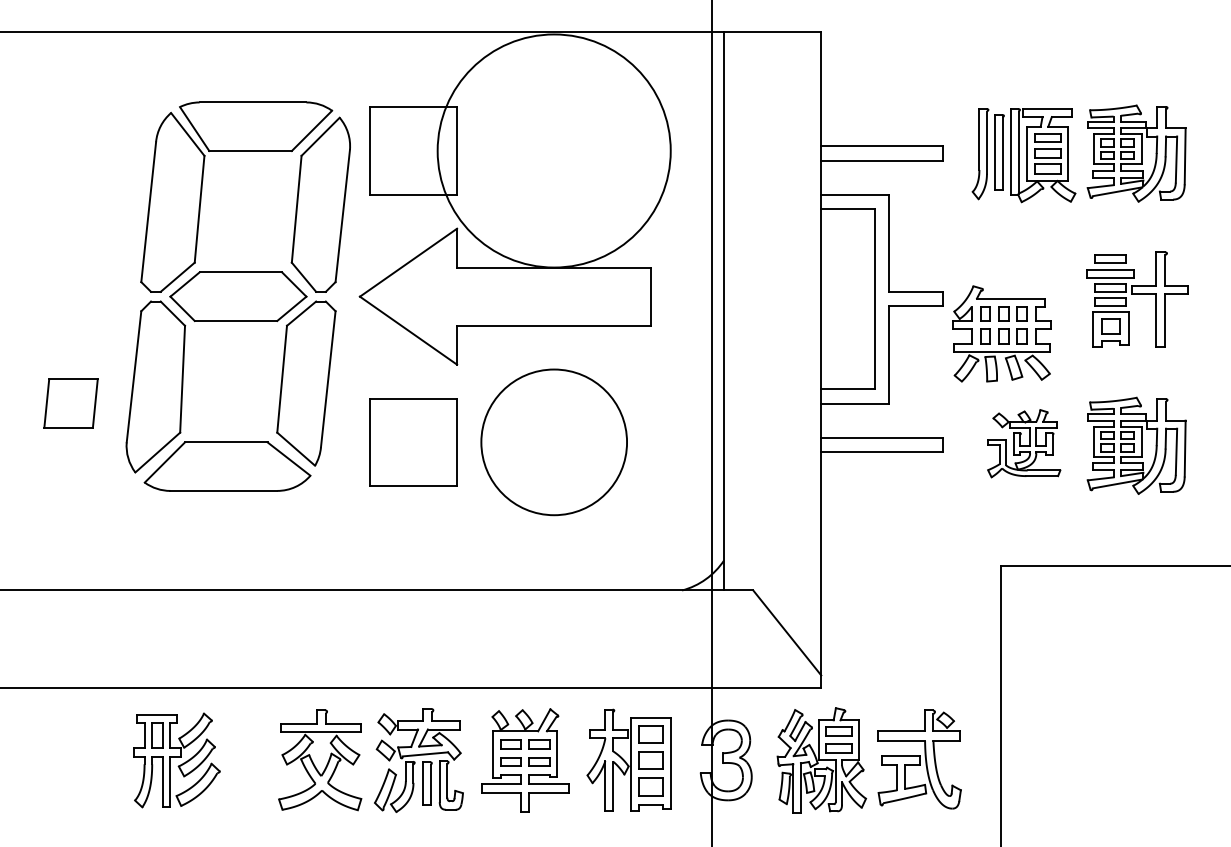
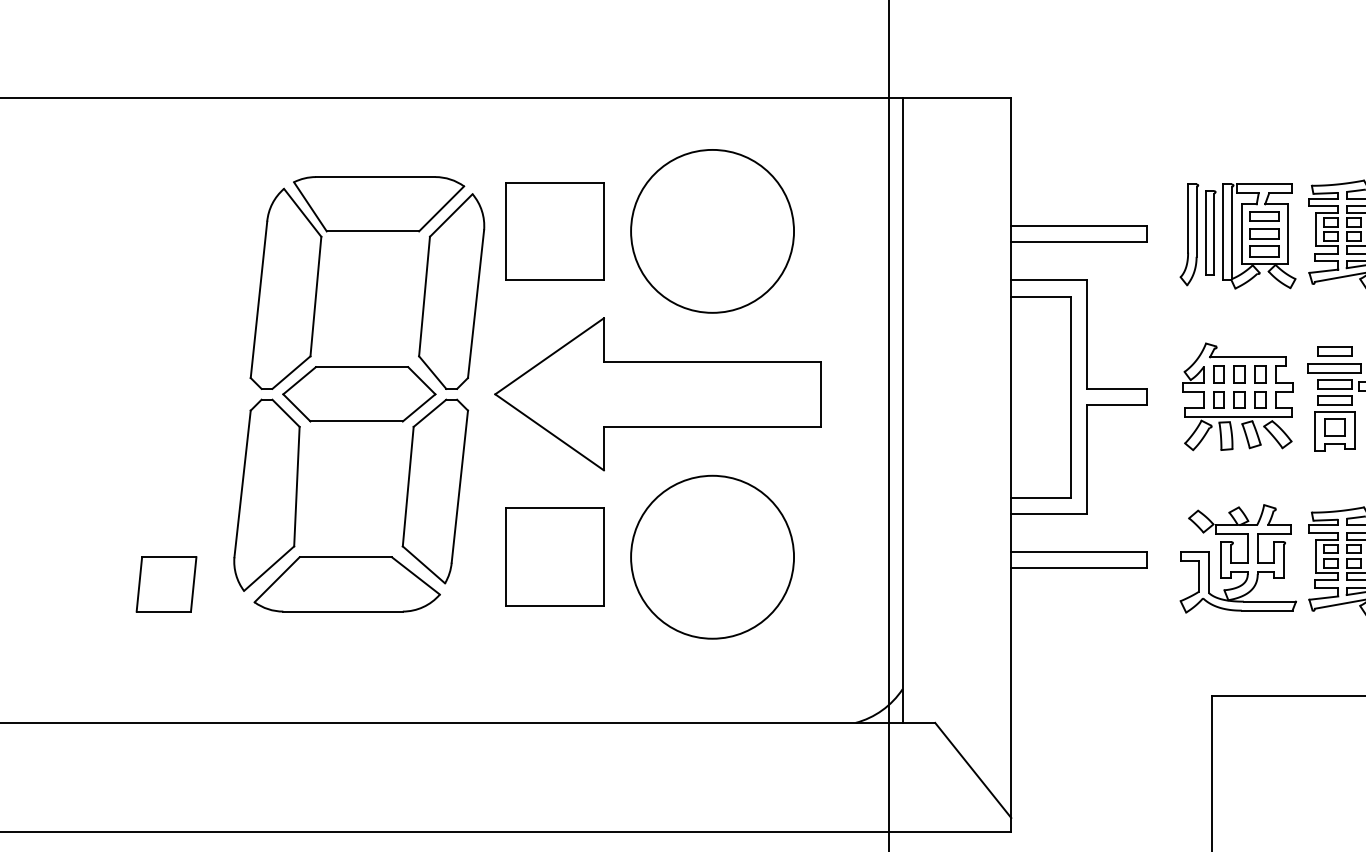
circle: (554, 150) -> (712, 230), size x0.62
part: (1001, 333) -> (1237, 396), moved
part: (70, 403) -> (165, 584), moved
part: (1023, 443) -> (1237, 558), size x1.43

